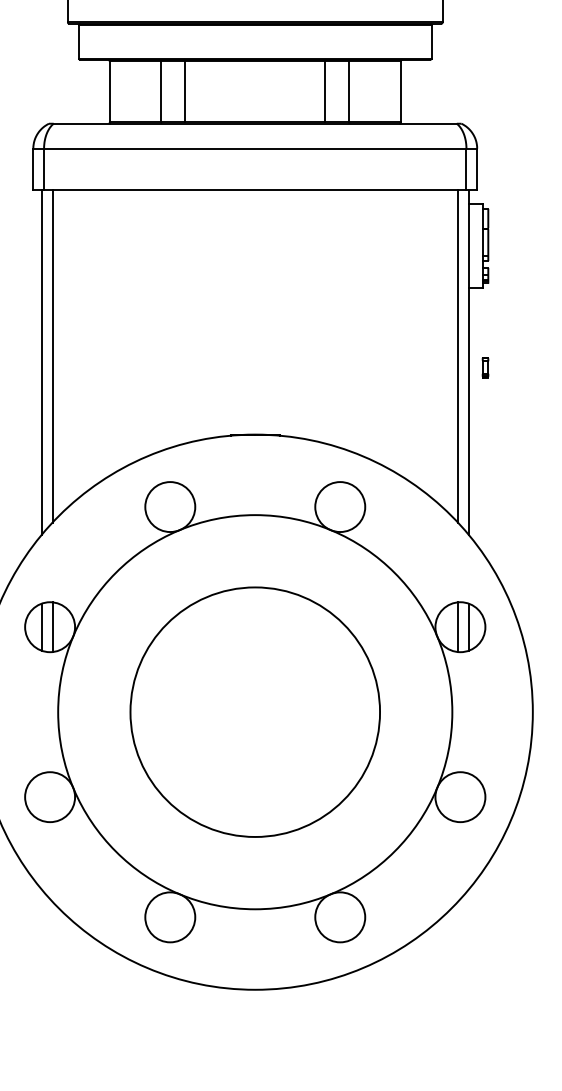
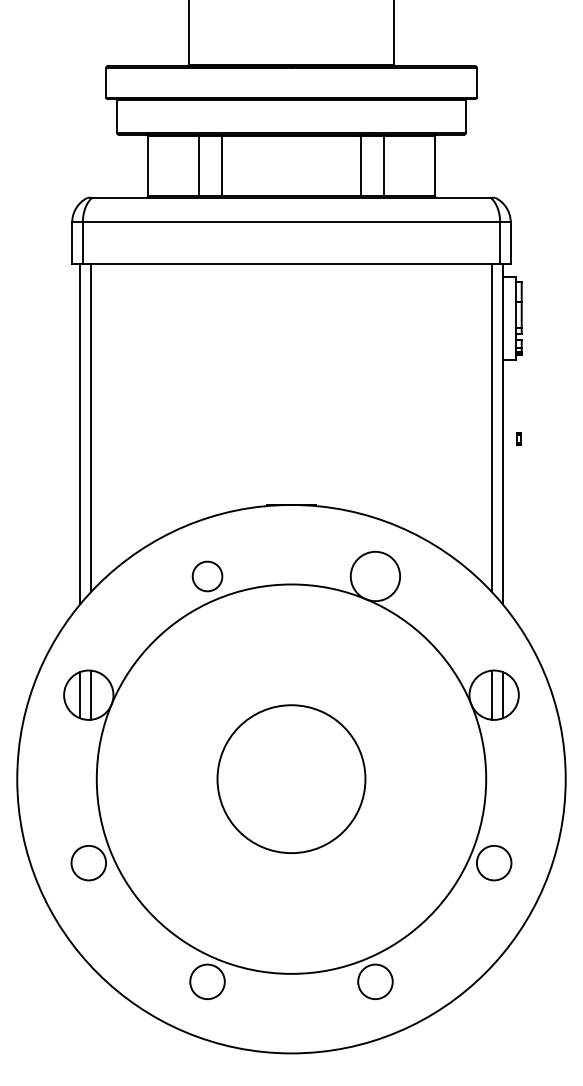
part: (485, 367) -> (518, 438), size x0.6
circle: (170, 507) -> (207, 576), size x0.6
circle: (255, 711) -> (291, 778), size x0.6
circle: (49, 796) -> (88, 862), size x0.7
circle: (459, 796) -> (493, 862), size x0.7
circle: (170, 916) -> (207, 981), size x0.7
circle: (340, 916) -> (375, 981), size x0.7

